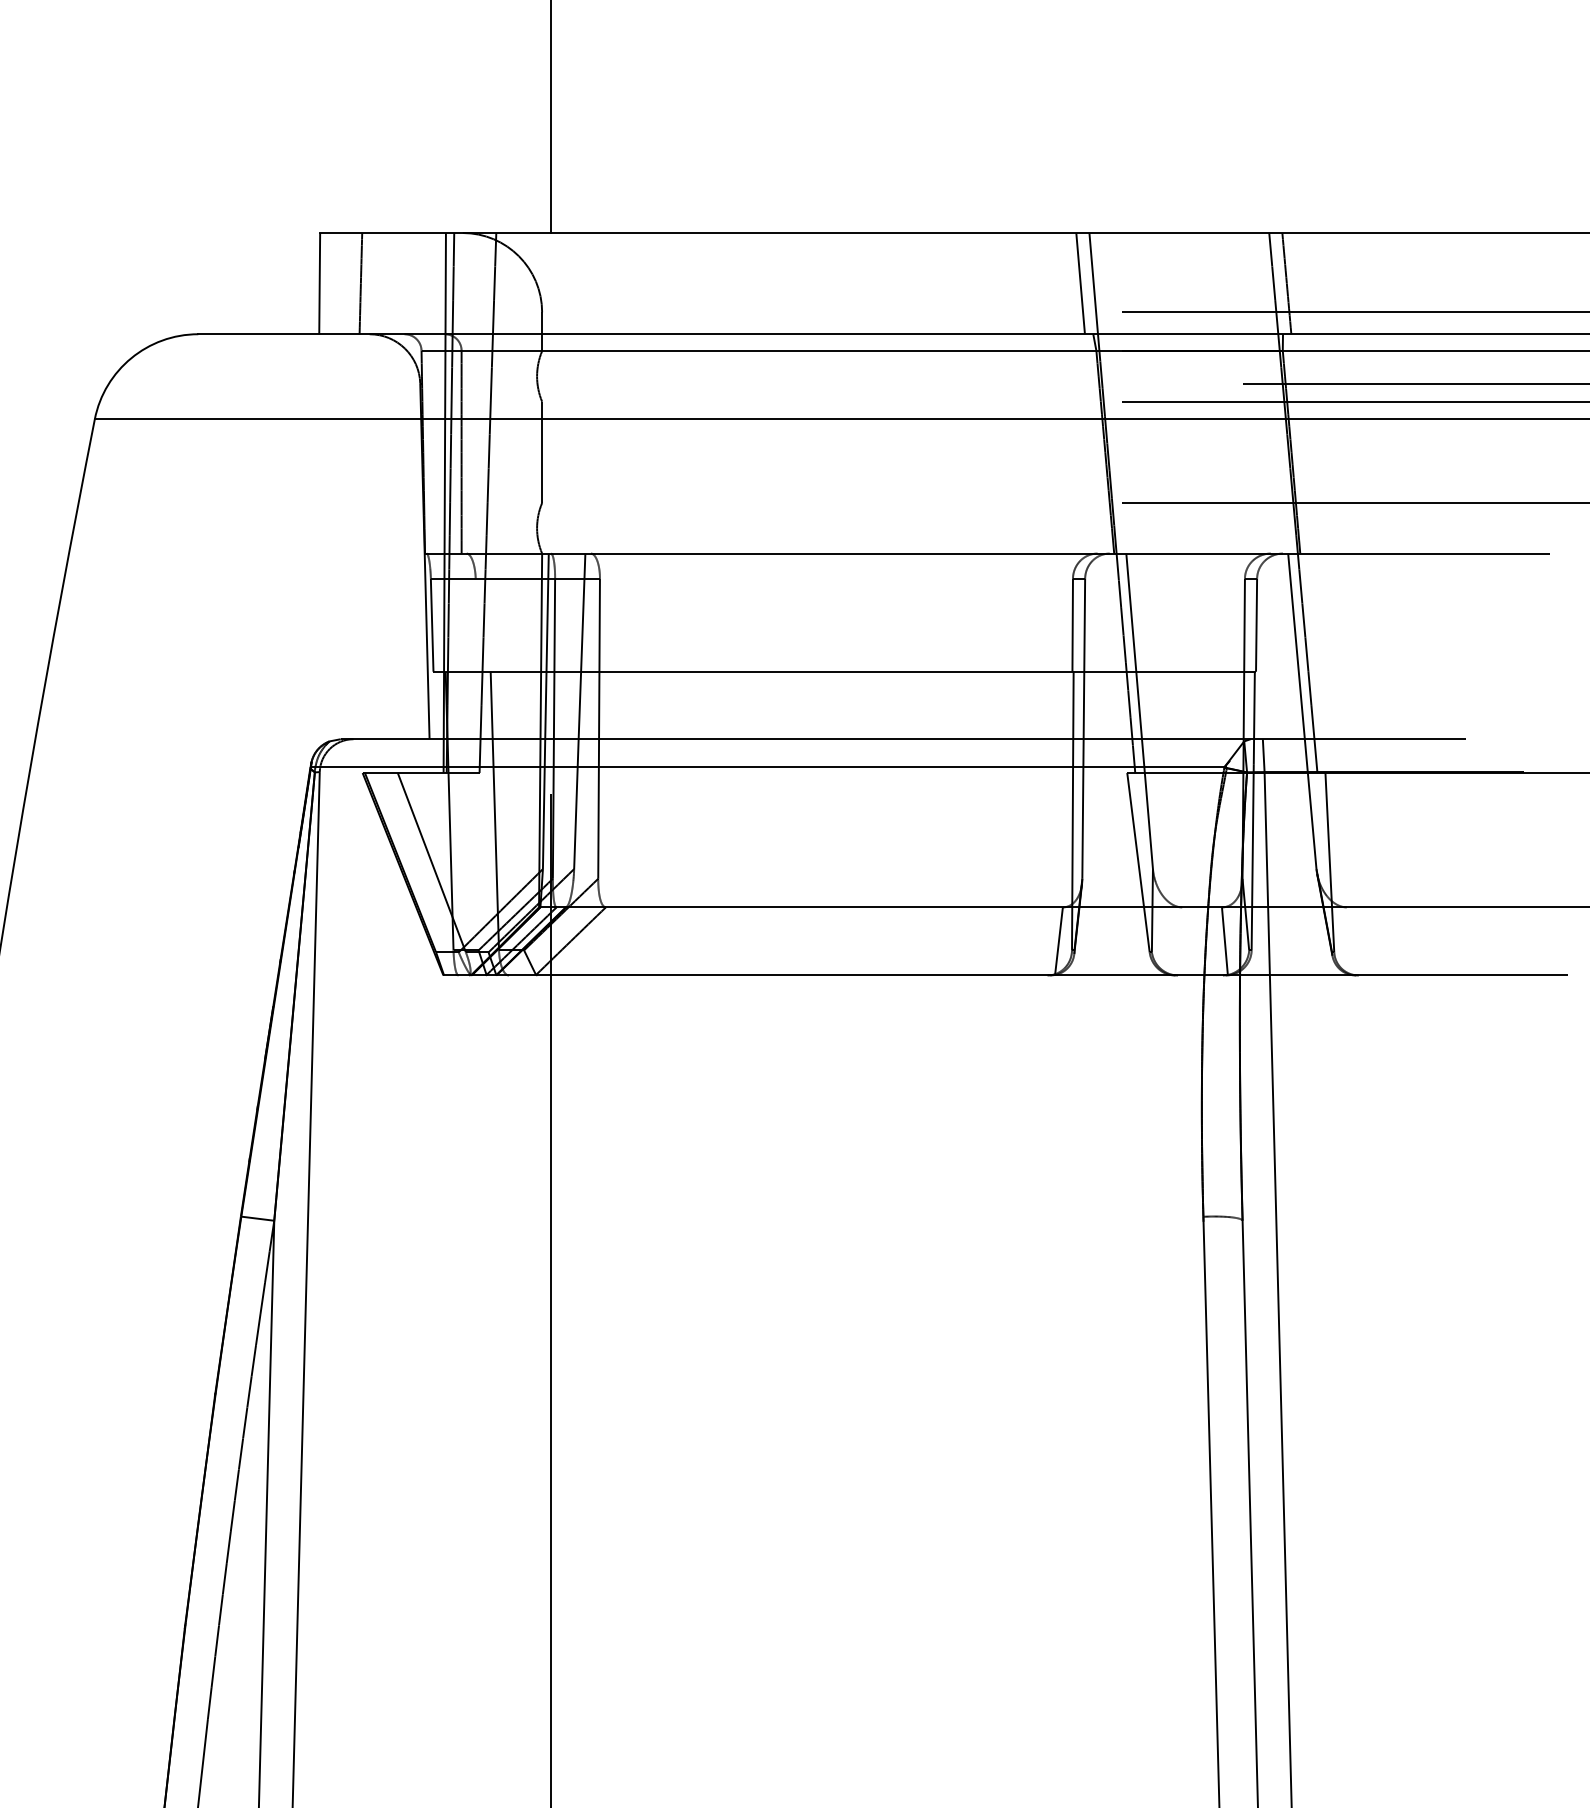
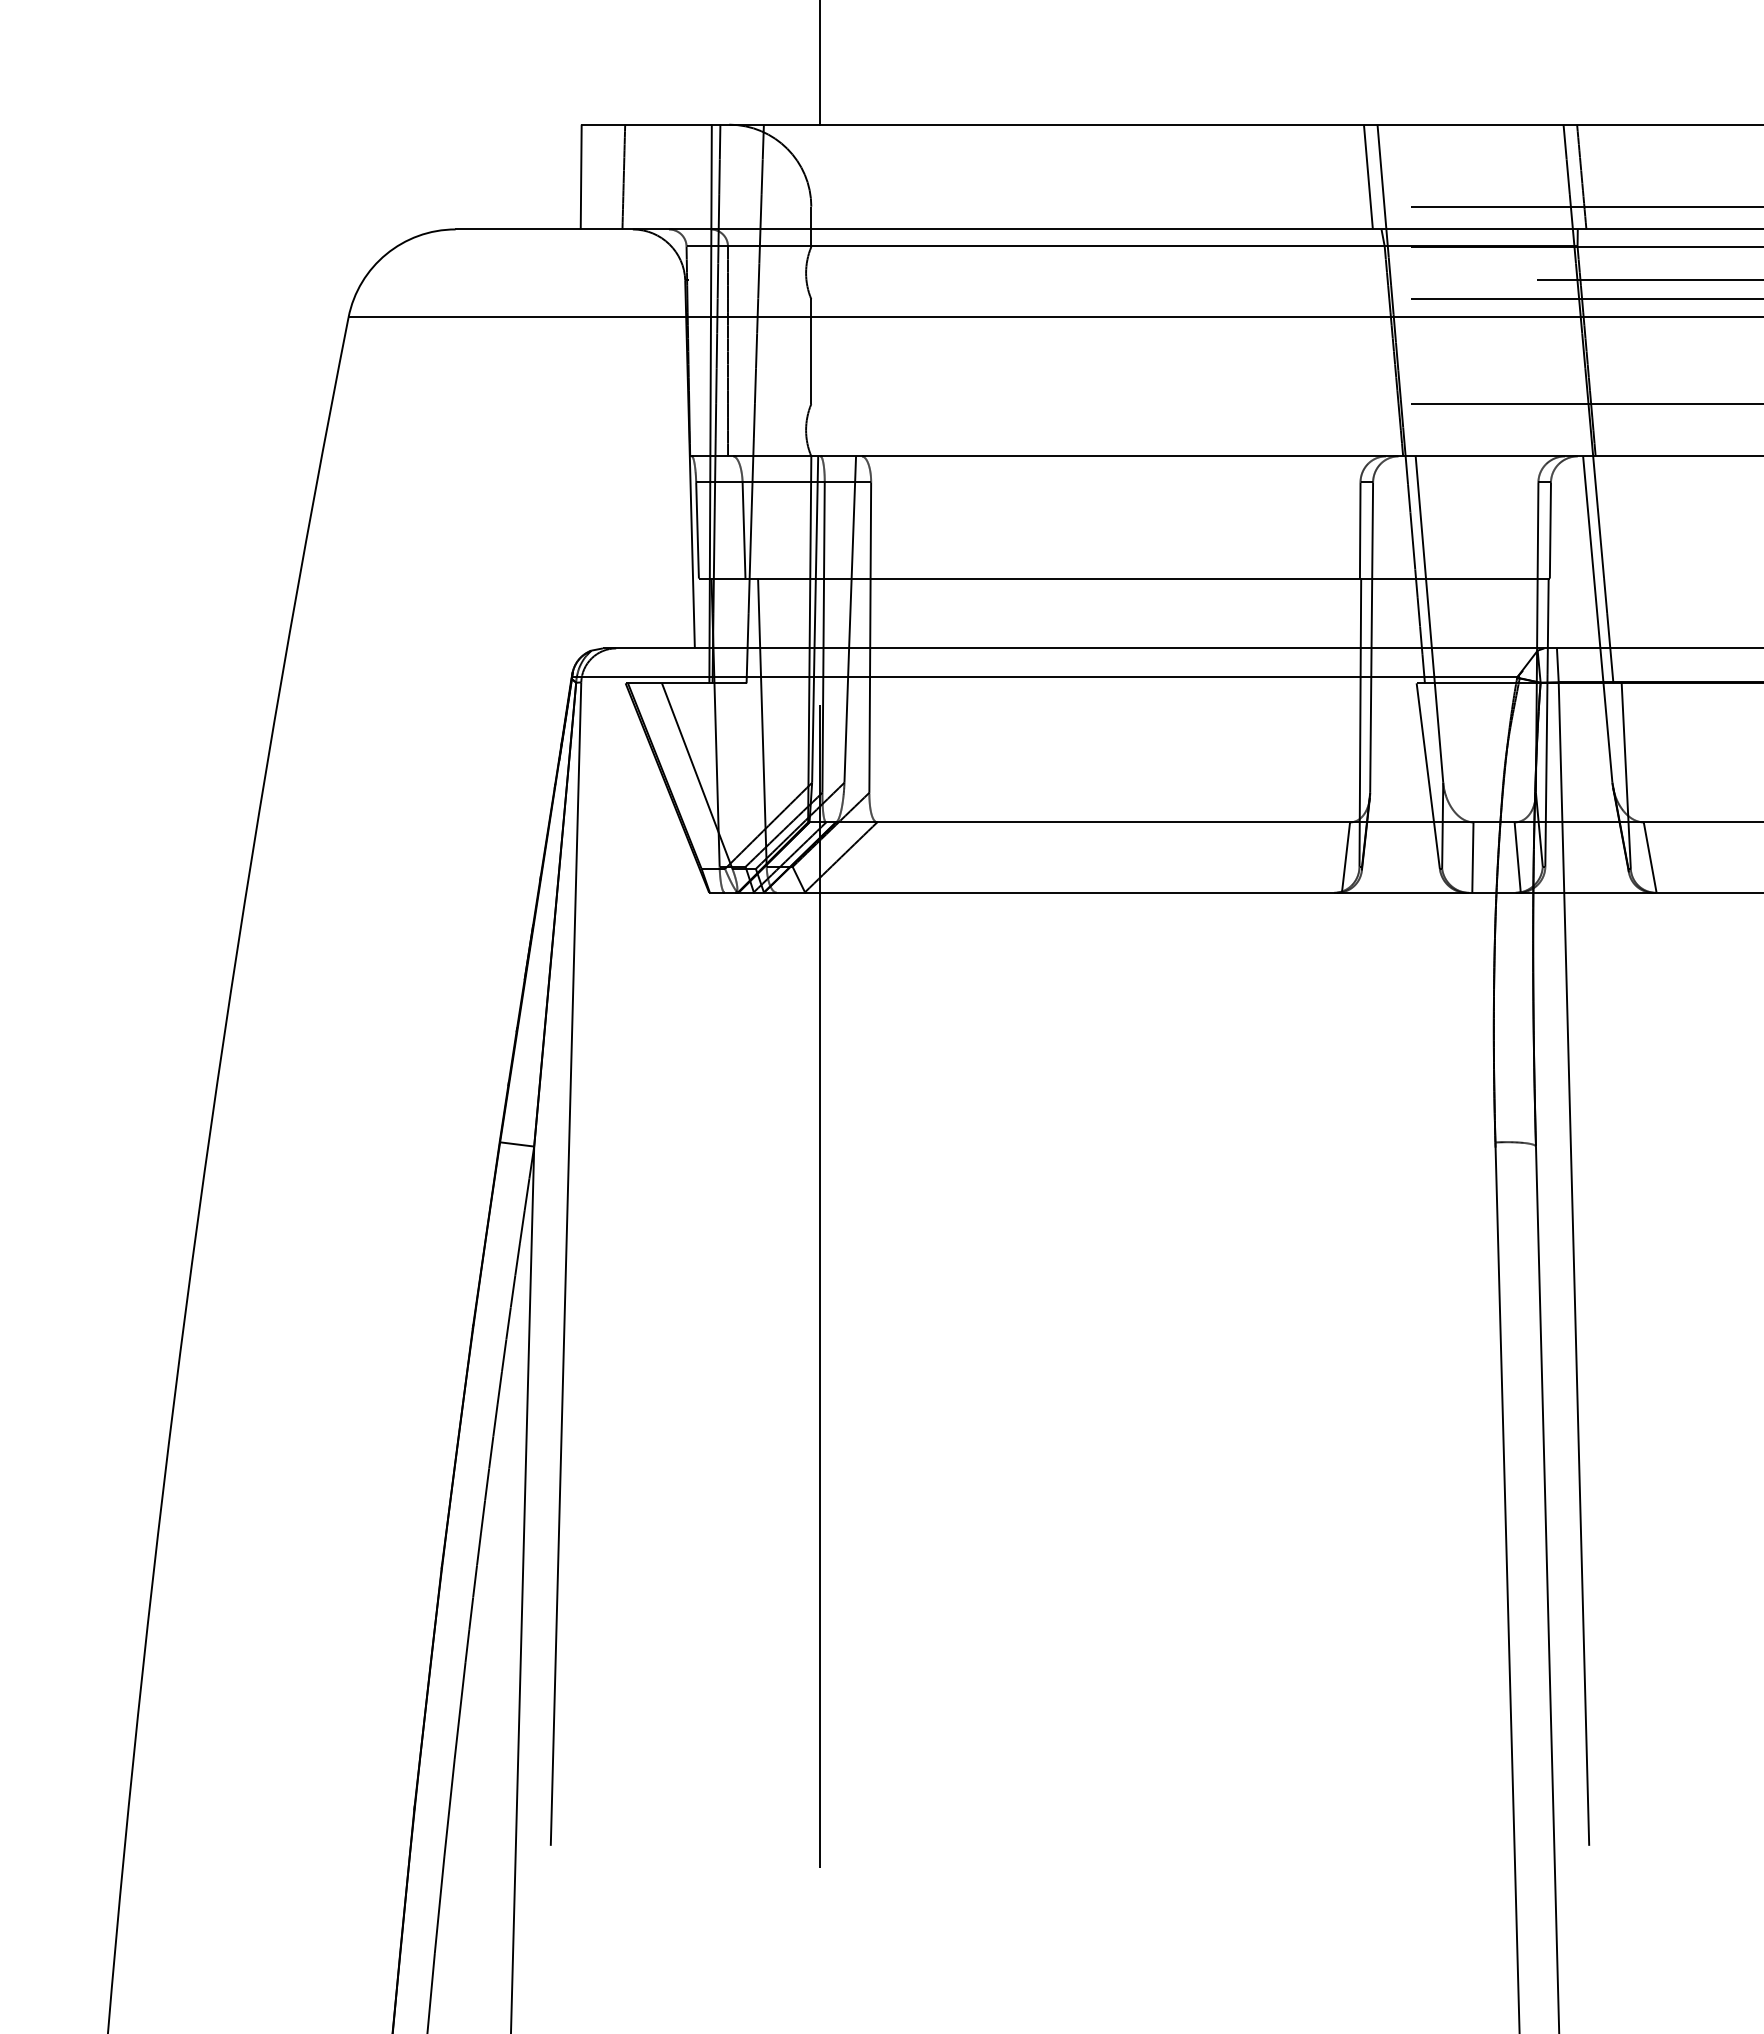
line: (476, 625) -> (743, 530), added
line: (1181, 941) -> (1472, 857), added
line: (1352, 941) -> (1649, 857), added

